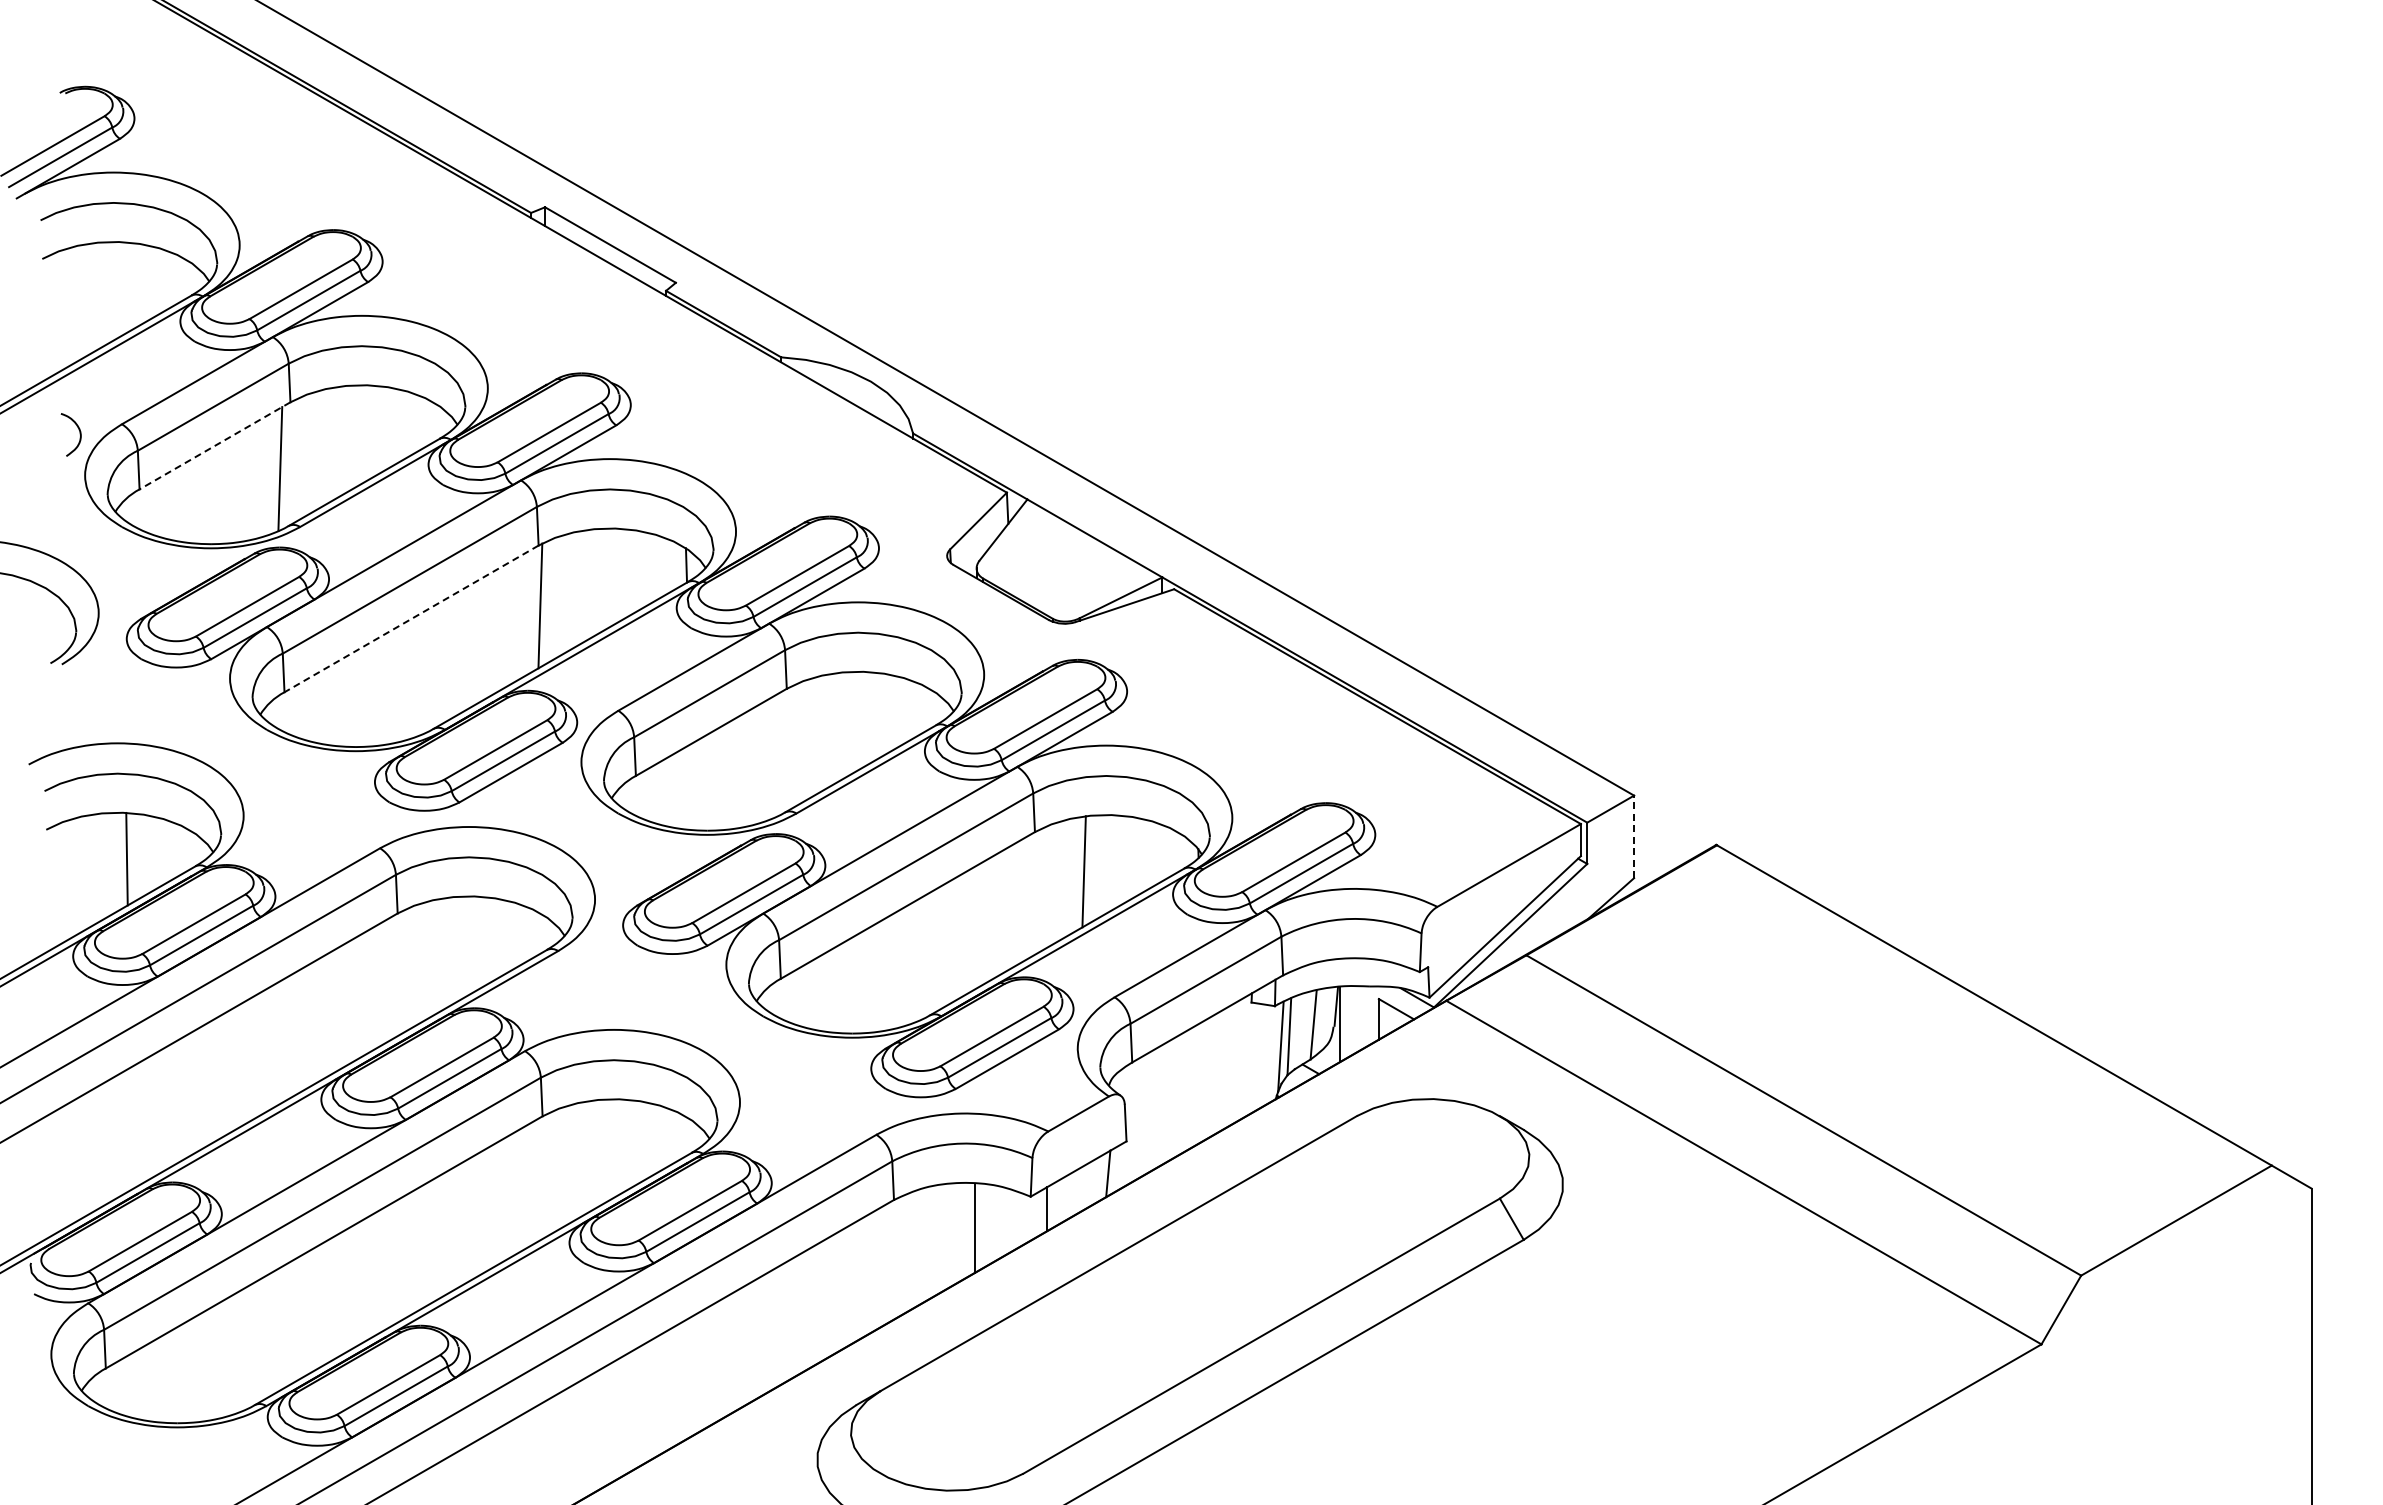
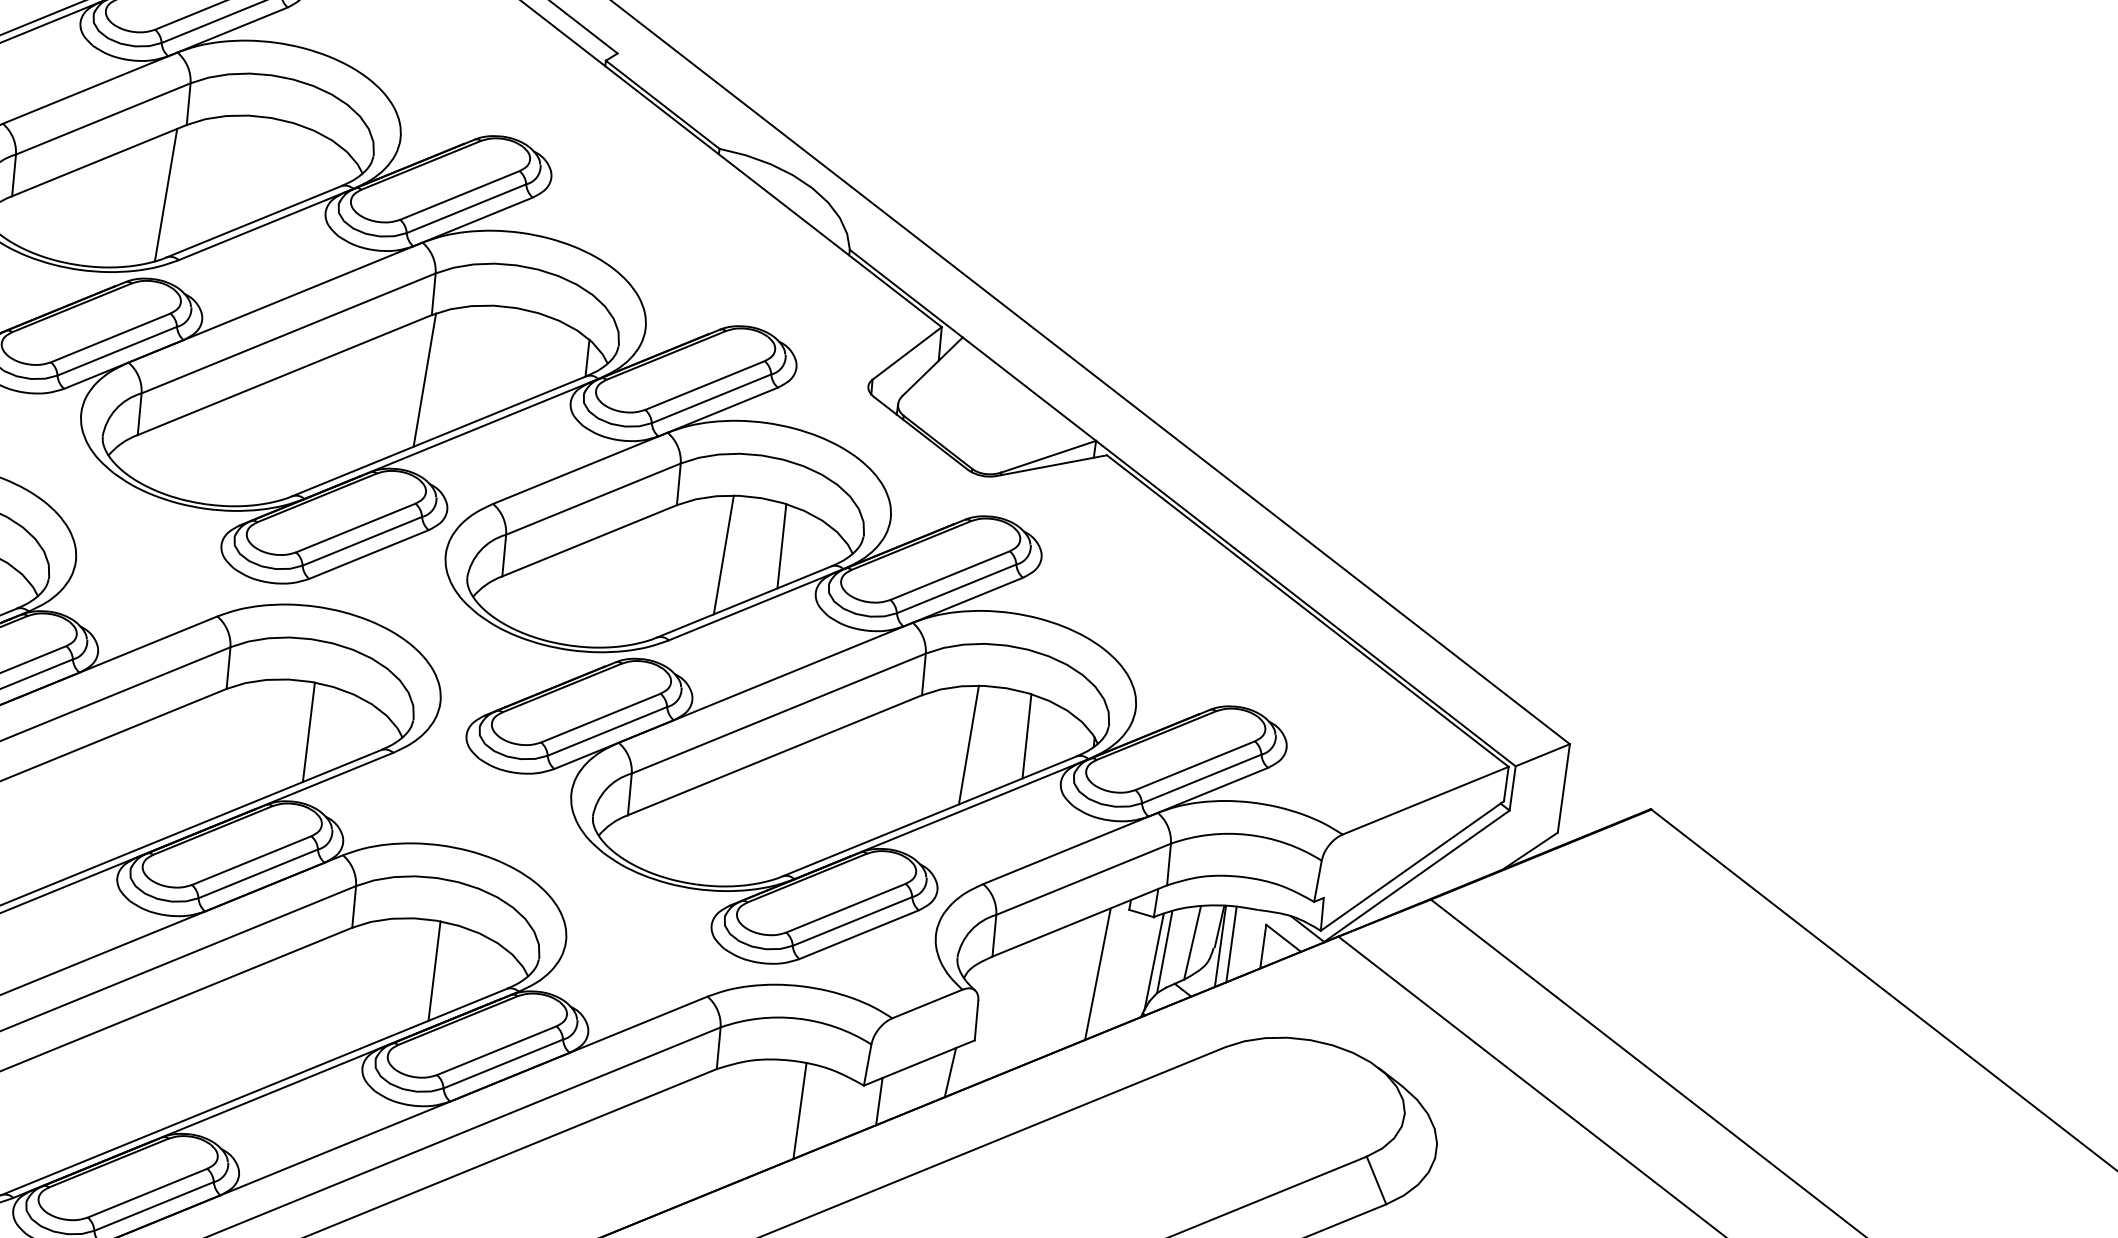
line: (214, 446) -> (98, 161), dashed -> solid
line: (411, 618) -> (284, 374), dashed -> solid
line: (887, 713) -> (781, 546), added
line: (835, 728) -> (723, 554), added
line: (1634, 836) -> (1564, 788), dashed -> solid
line: (1135, 856) -> (1026, 736), added
line: (478, 942) -> (309, 731), added
line: (1349, 1021) -> (1231, 944), added
line: (1230, 1065) -> (1097, 974), added
line: (623, 1145) -> (434, 970), added

